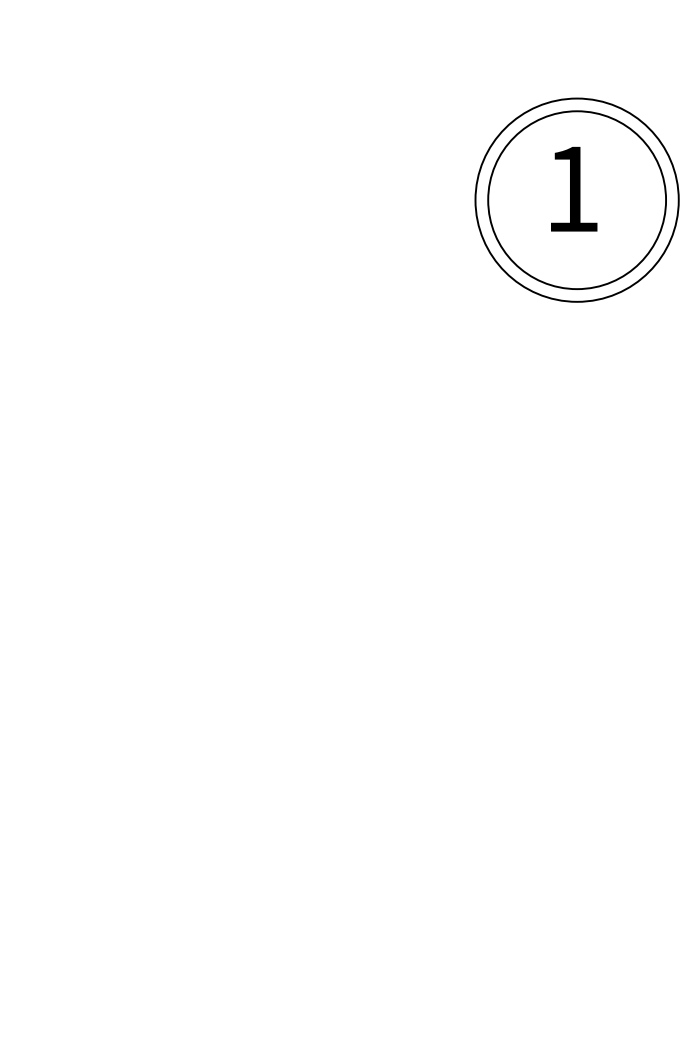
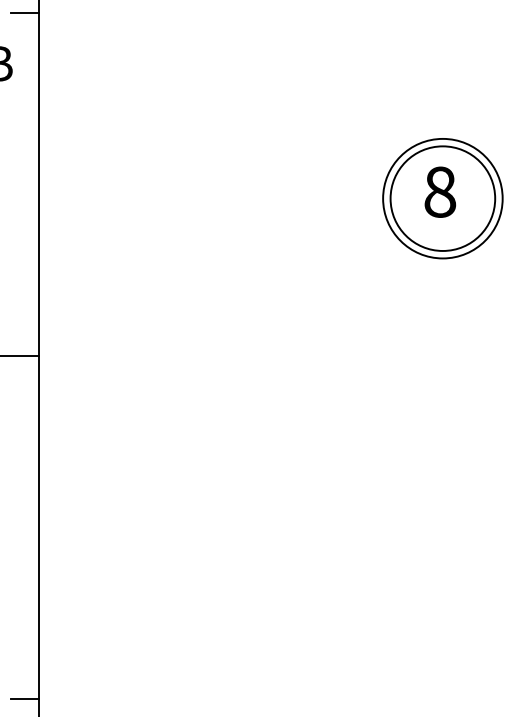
text: (573, 188) -> (440, 191), 1 -> 8

